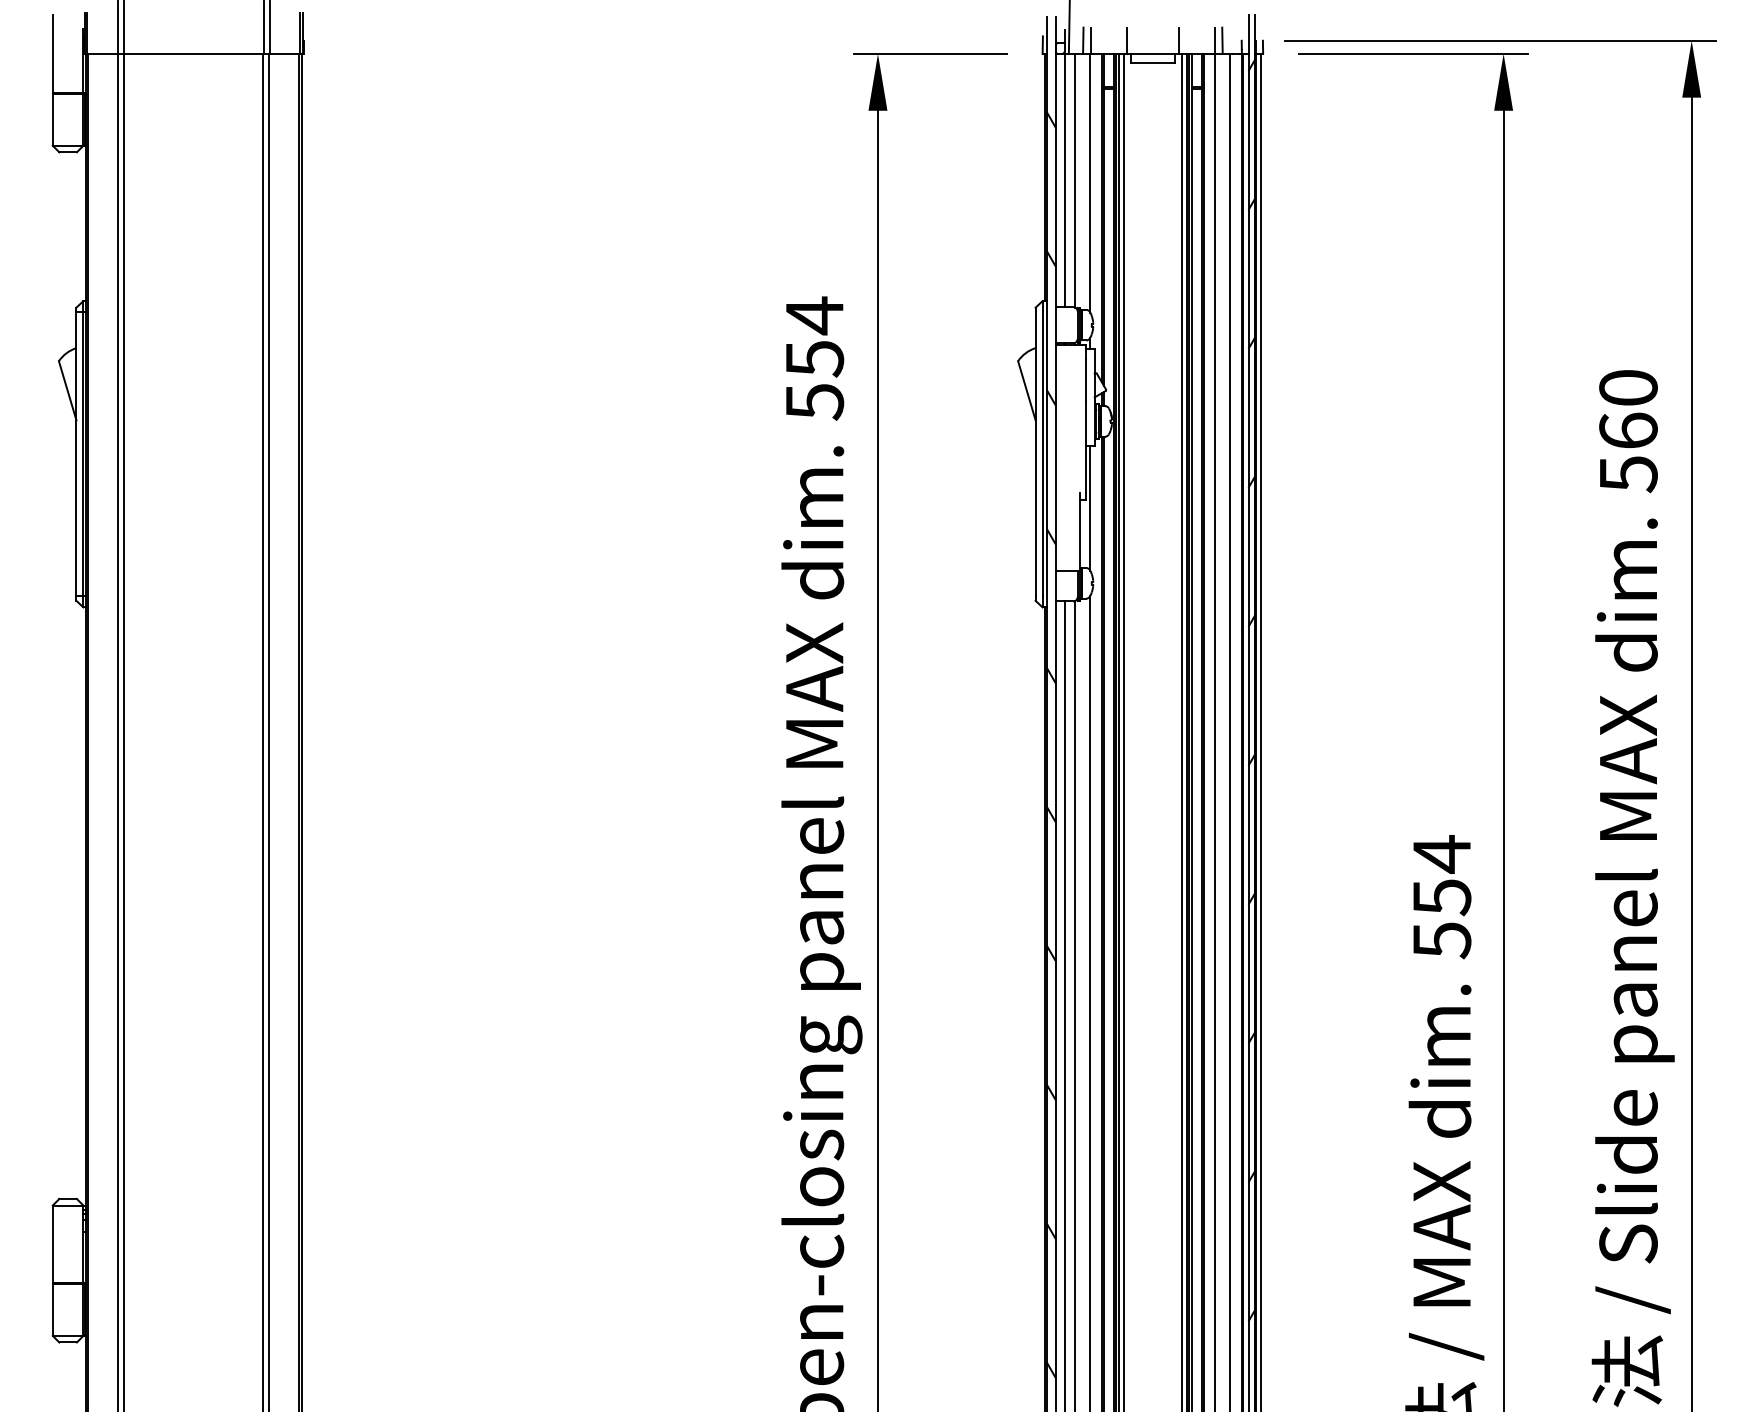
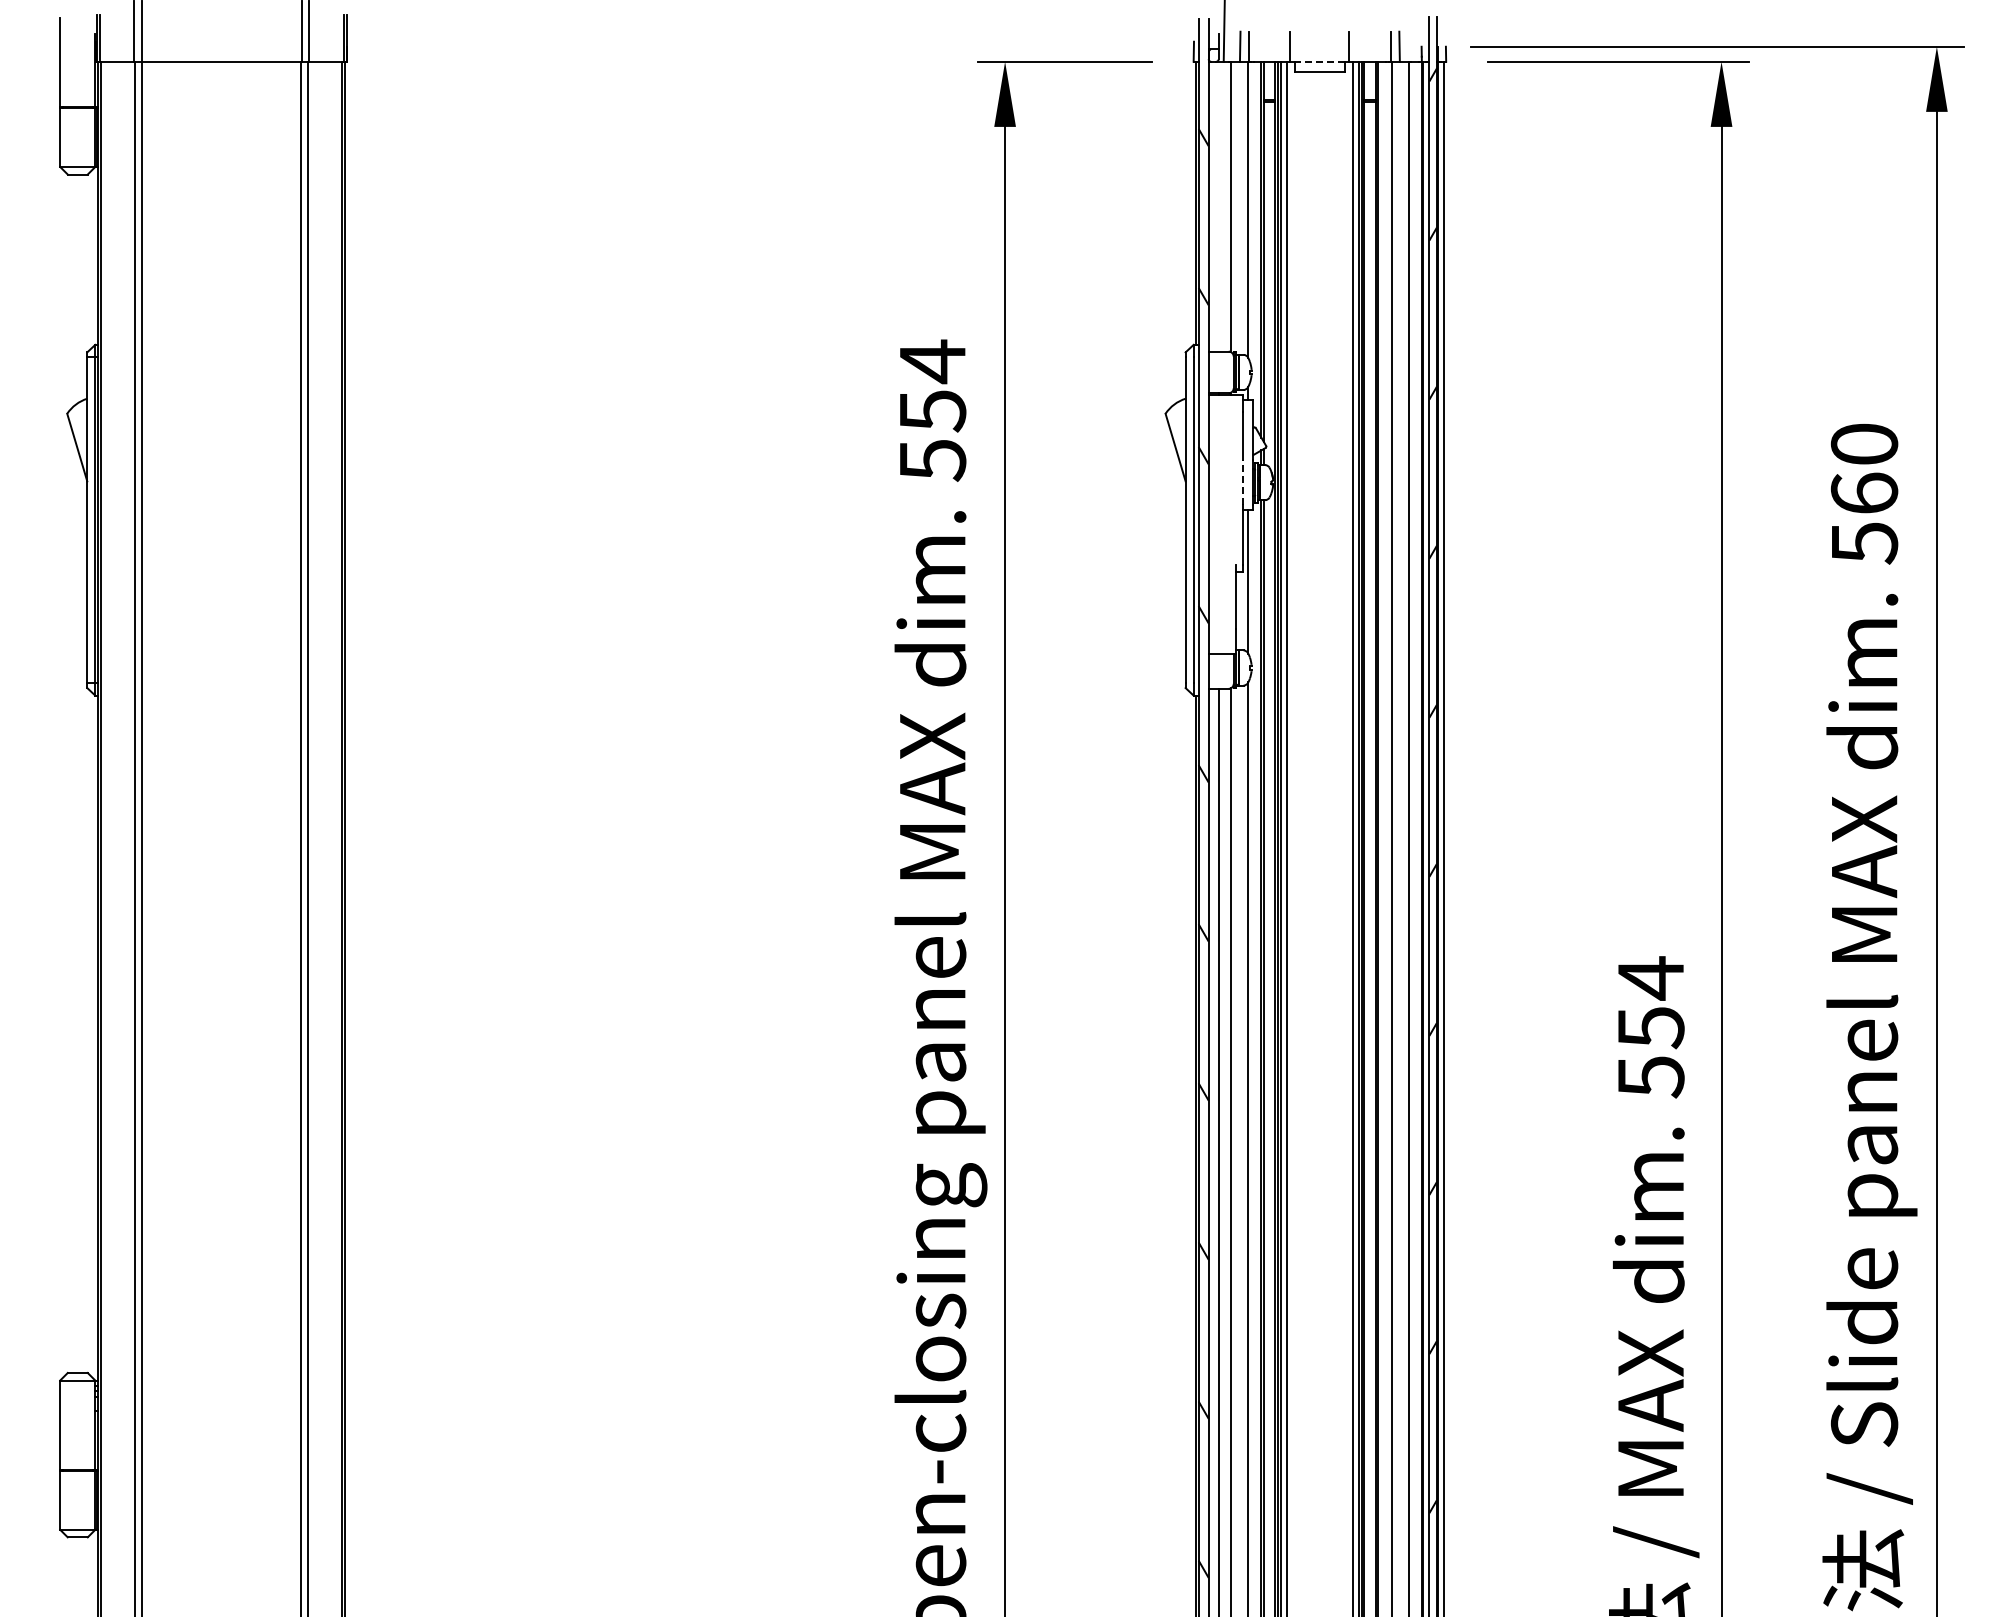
line: (1152, 53) -> (1319, 61), solid -> dashed
line: (1064, 180) -> (1218, 206), removed
line: (1086, 421) -> (1243, 482), solid -> dashed

